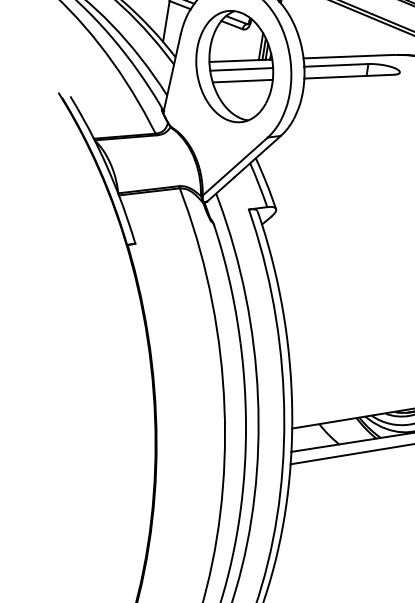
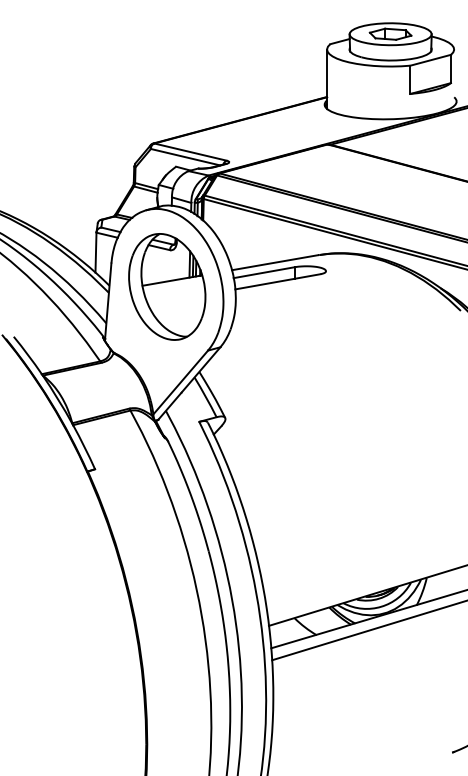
line: (240, 69) -> (173, 288), removed
line: (242, 80) -> (176, 299), removed

